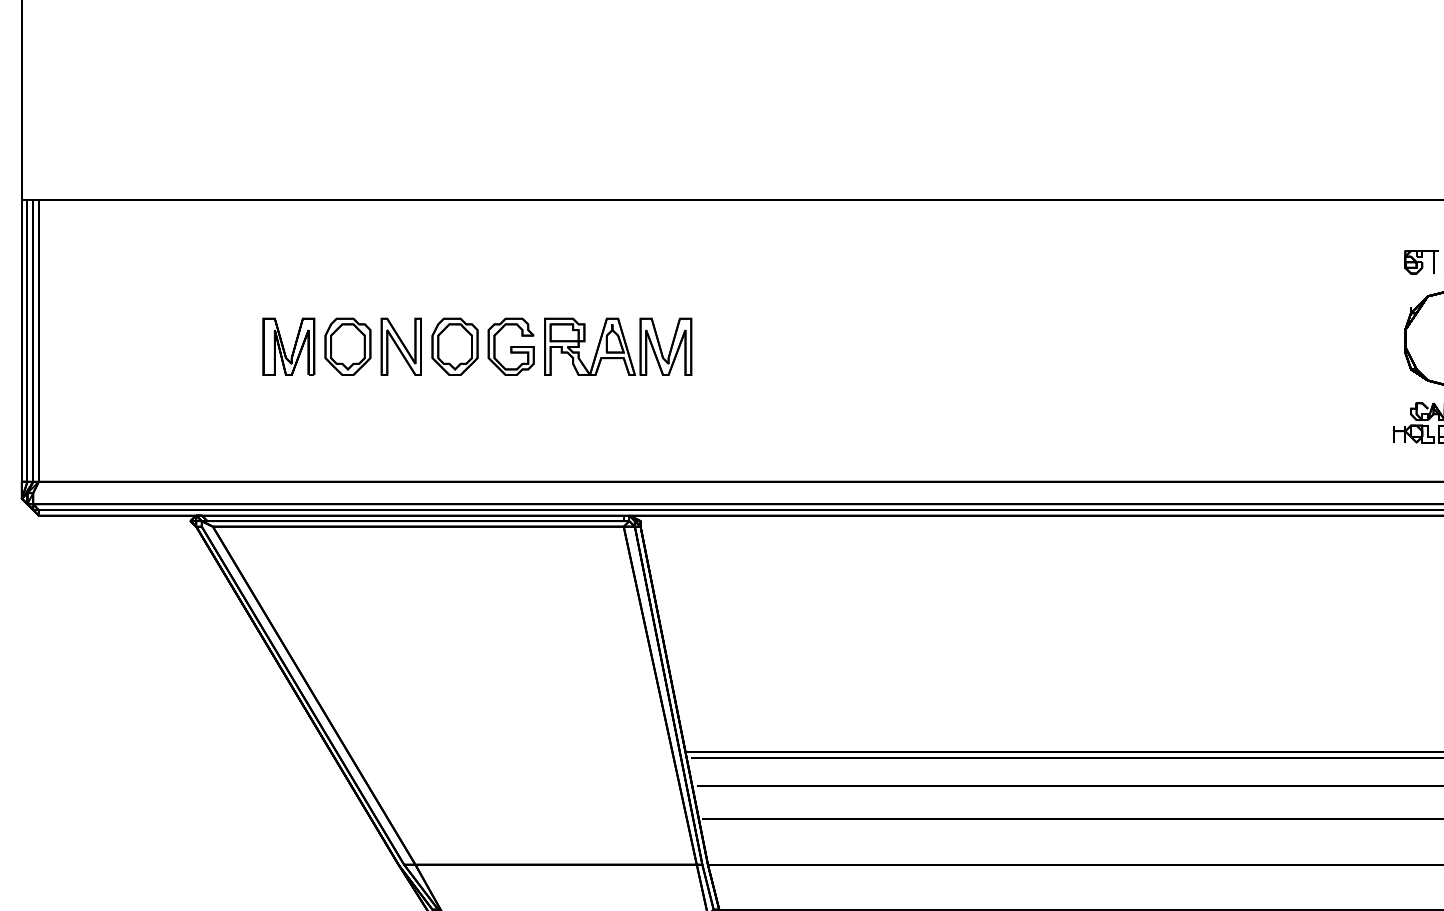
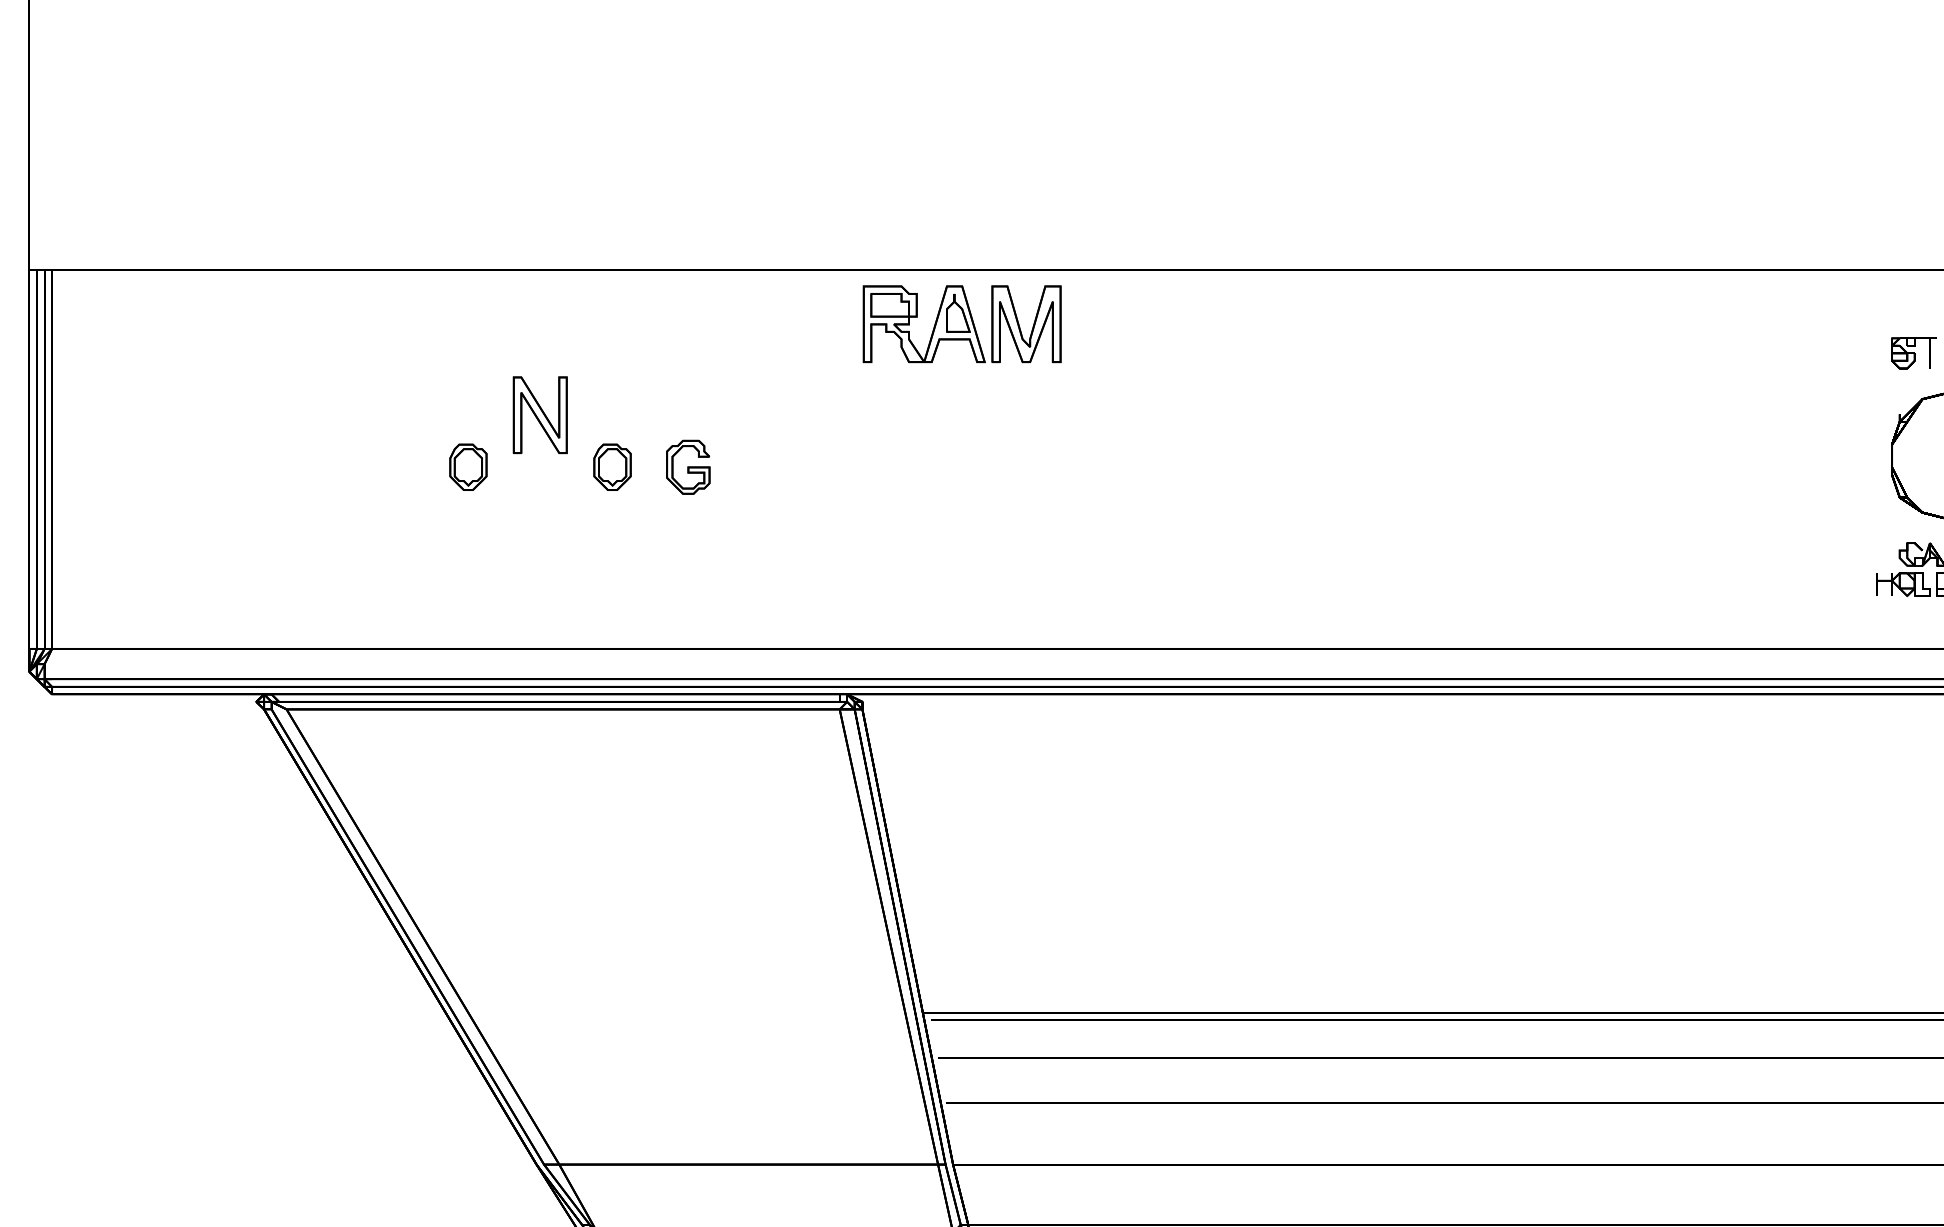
part: (284, 347) -> (382, 468), removed
part: (348, 347) -> (468, 467), size x0.6
part: (400, 347) -> (539, 415), moved
part: (454, 347) -> (612, 467), size x0.6
part: (511, 347) -> (688, 467), size x0.7
part: (617, 347) -> (961, 324), moved

